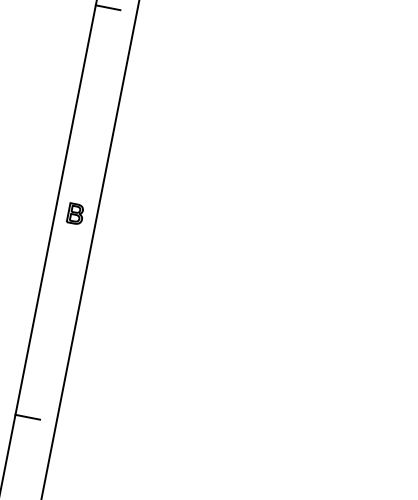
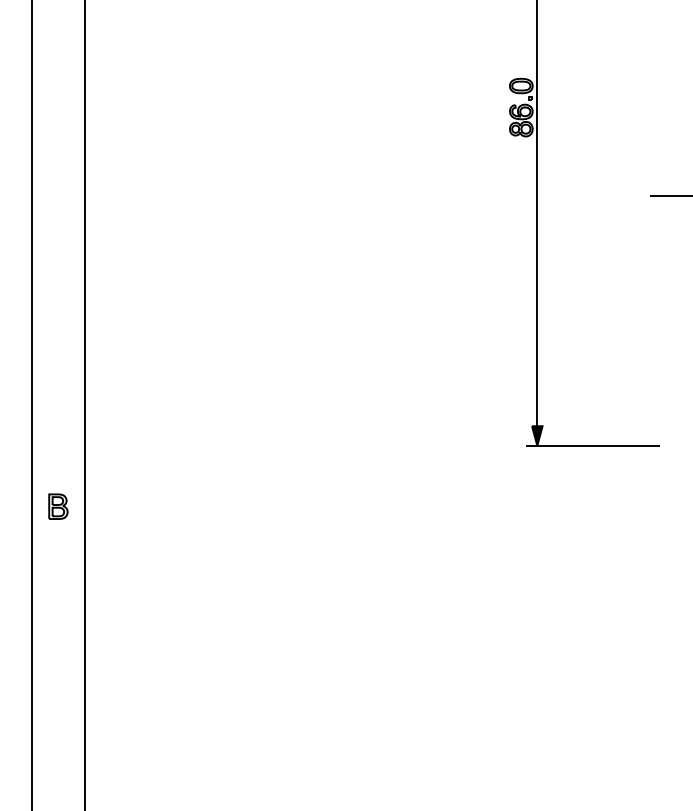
line: (108, 7) -> (48, 182), removed
part: (75, 213) -> (58, 506), moved
line: (27, 416) -> (48, 712), removed

